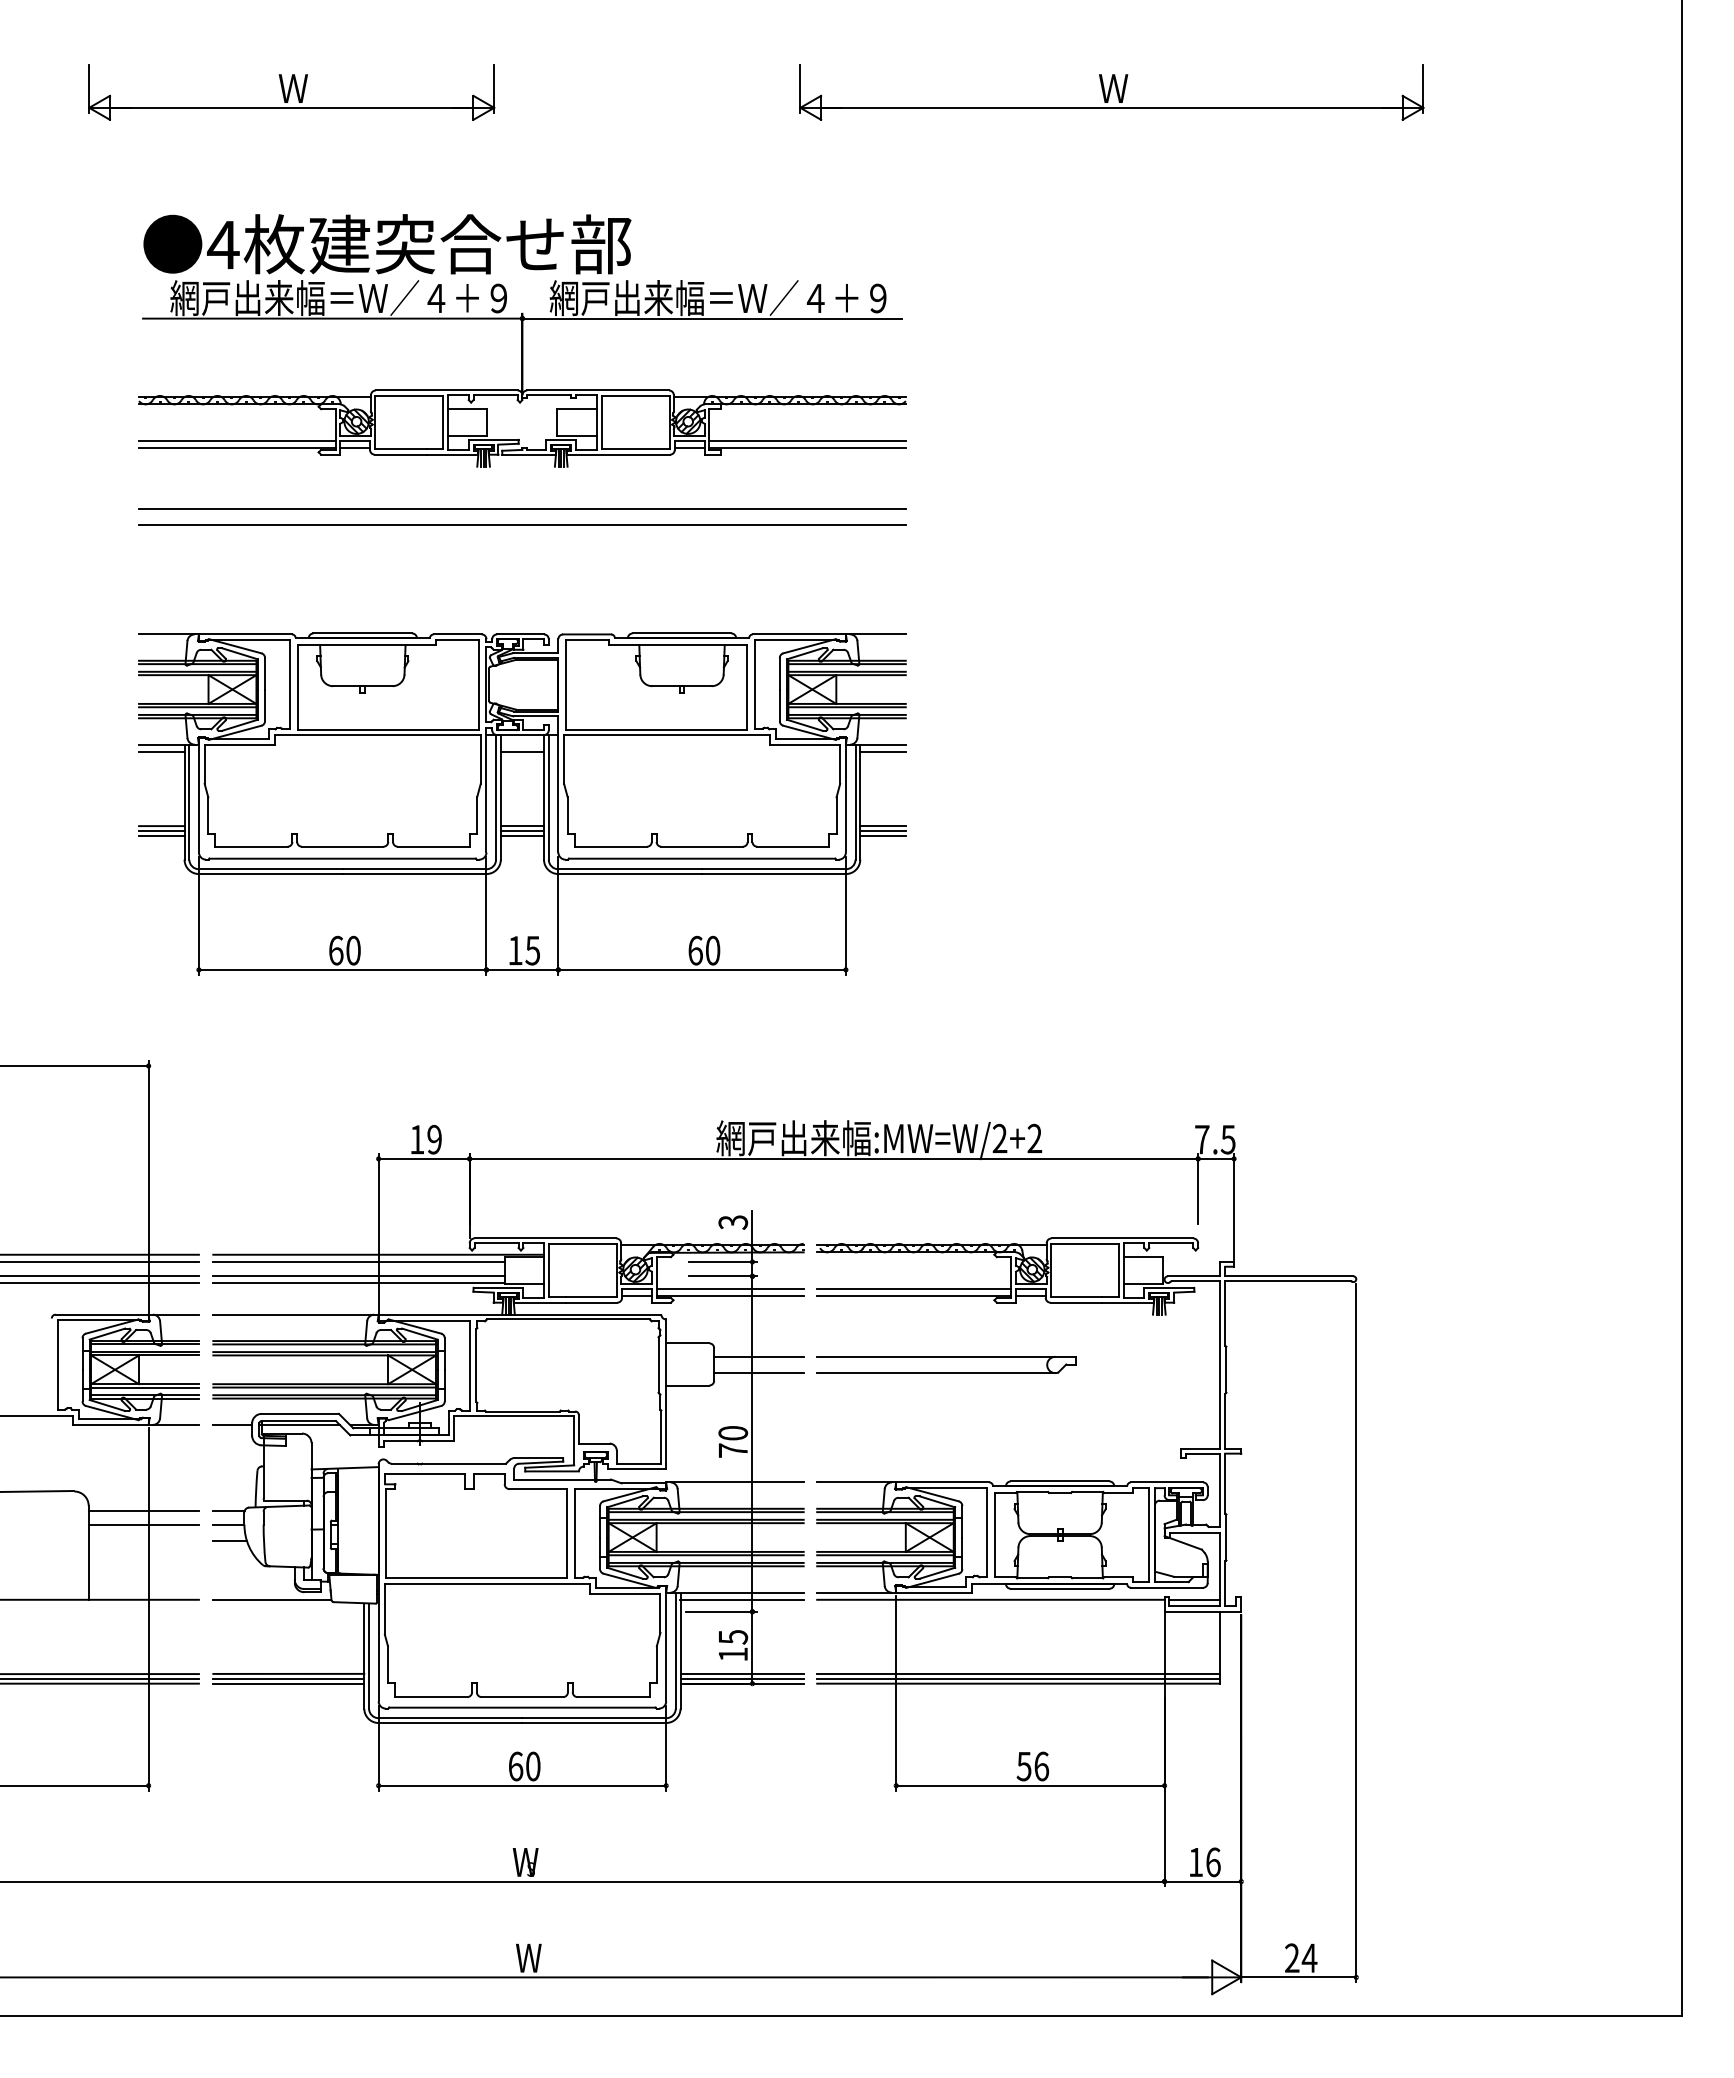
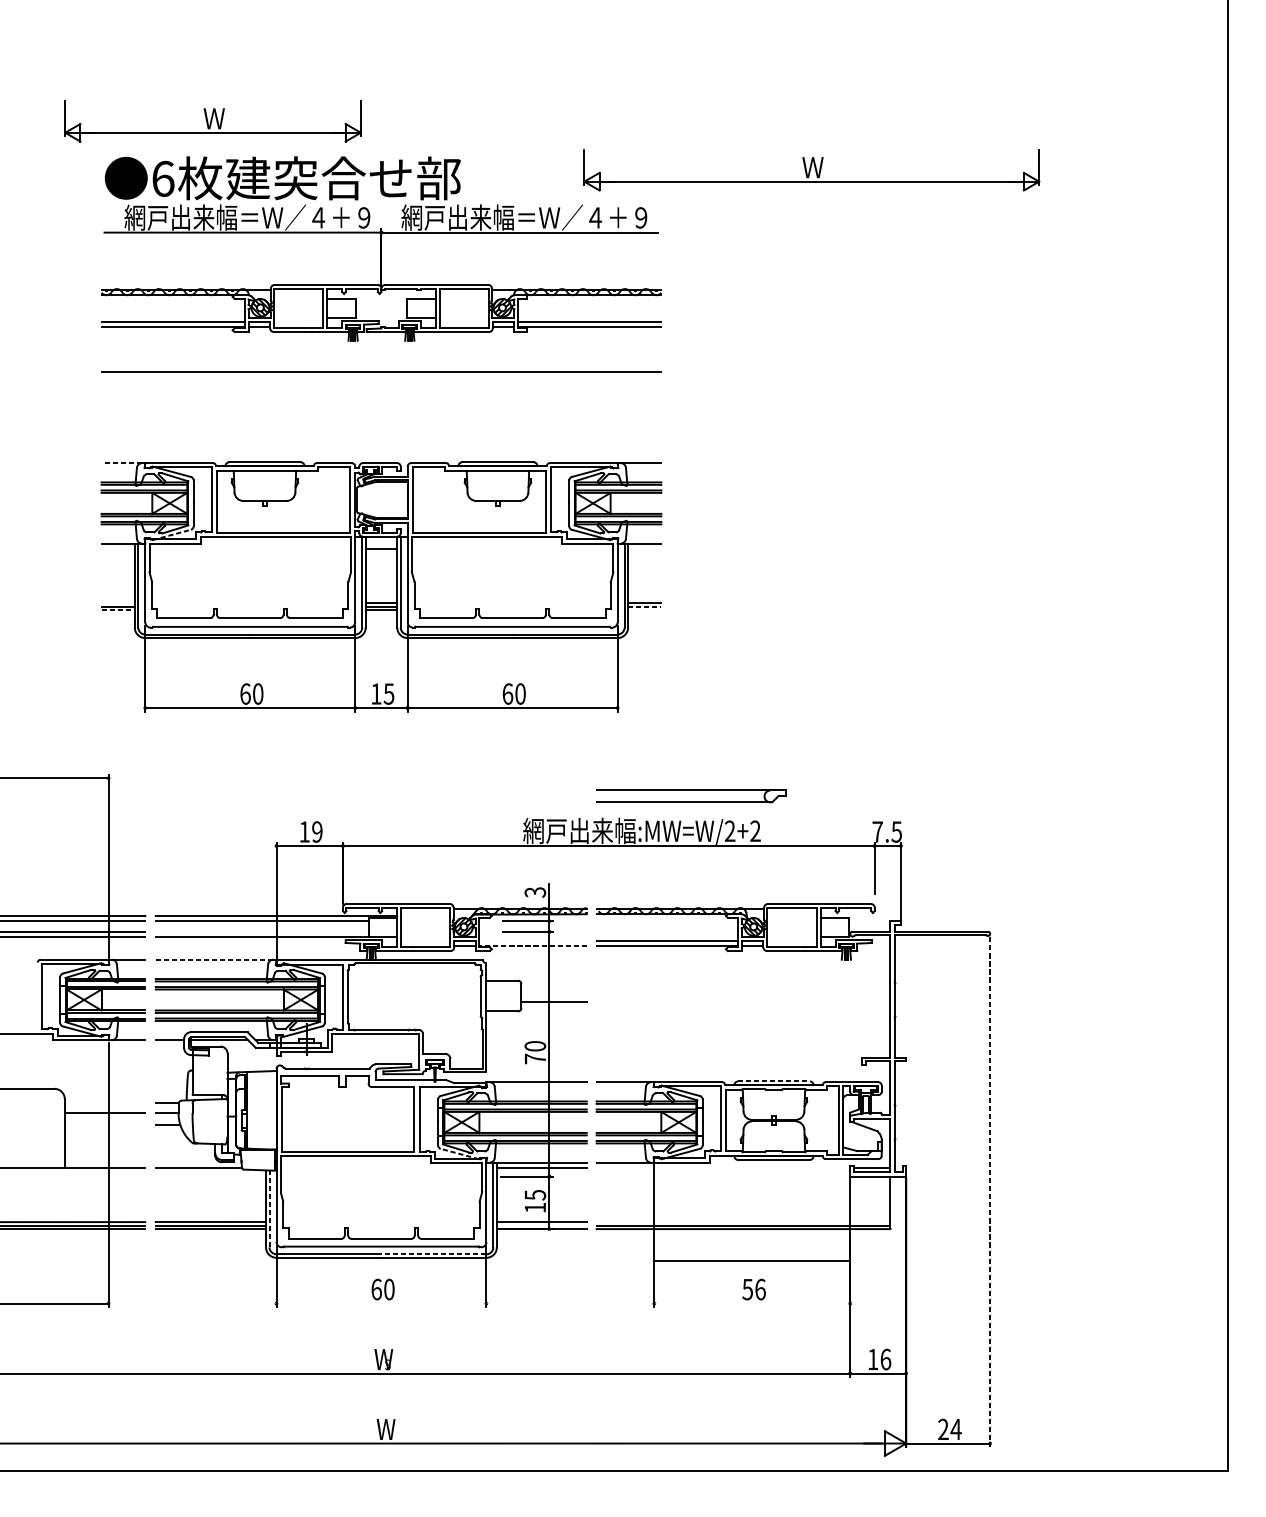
part: (291, 92) -> (212, 121), moved
part: (1111, 92) -> (811, 170), moved
text: (222, 244) -> (162, 178), 4 -> 6
line: (522, 525) -> (381, 383), removed
line: (166, 634) -> (121, 463), solid -> dashed
line: (235, 732) -> (172, 534), solid -> dashed
line: (161, 751) -> (117, 548), removed
line: (882, 751) -> (644, 548), removed
line: (161, 826) -> (117, 603), removed
line: (883, 830) -> (645, 606), solid -> dashed
line: (161, 835) -> (117, 609), solid -> dashed
line: (882, 835) -> (644, 609), removed
line: (358, 1276) -> (261, 931), removed
line: (729, 1288) -> (532, 940), removed
line: (730, 1296) -> (533, 946), solid -> dashed
line: (293, 1314) -> (214, 959), solid -> dashed
line: (758, 1356) -> (553, 990), removed
part: (946, 1357) -> (691, 790), moved
line: (1060, 1481) -> (774, 1081), solid -> dashed
line: (143, 1511) -> (104, 1103), removed
line: (629, 1580) -> (459, 1153), solid -> dashed
line: (990, 1599) -> (723, 1167), removed
line: (1356, 1633) -> (990, 1192), solid -> dashed
line: (369, 1655) -> (269, 1208), solid -> dashed
line: (1018, 1674) -> (743, 1222), removed
line: (741, 1678) -> (541, 1225), removed
line: (594, 1718) -> (434, 1254), solid -> dashed
line: (522, 1785) -> (381, 1303), removed
line: (1030, 1785) -> (752, 1260), moved

